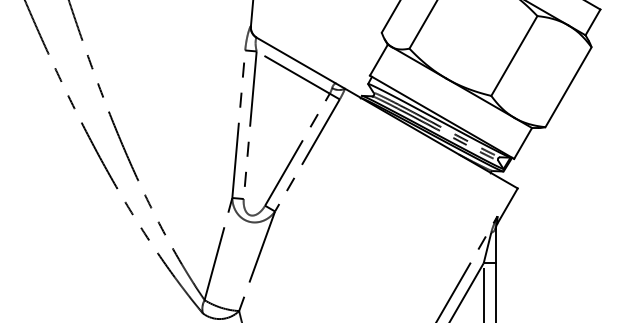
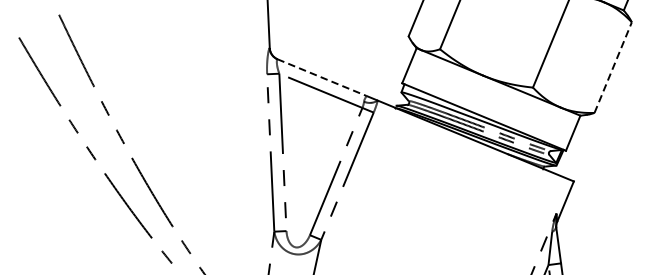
line: (296, 60) -> (322, 77), solid -> dashed
line: (568, 86) -> (613, 66), solid -> dashed

